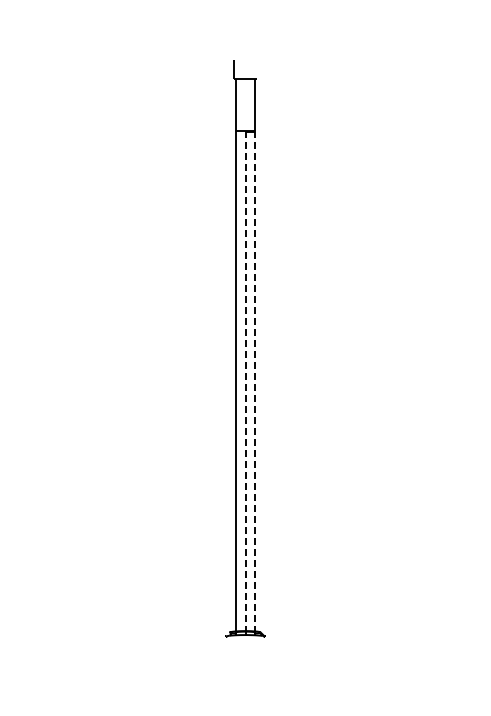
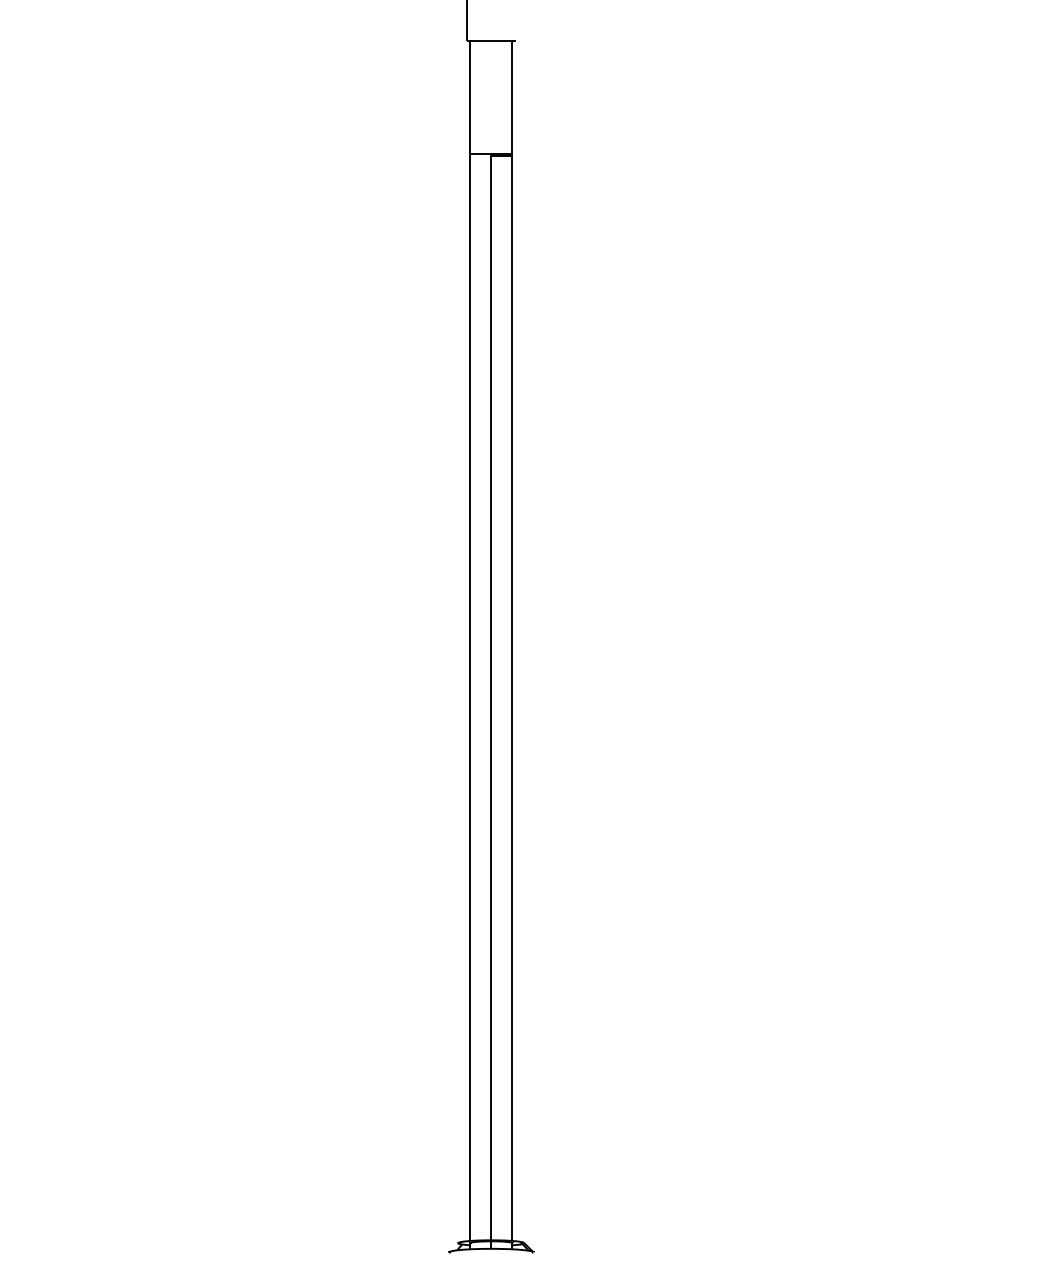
line: (245, 381) -> (491, 697), dashed -> solid
line: (255, 381) -> (513, 697), dashed -> solid

